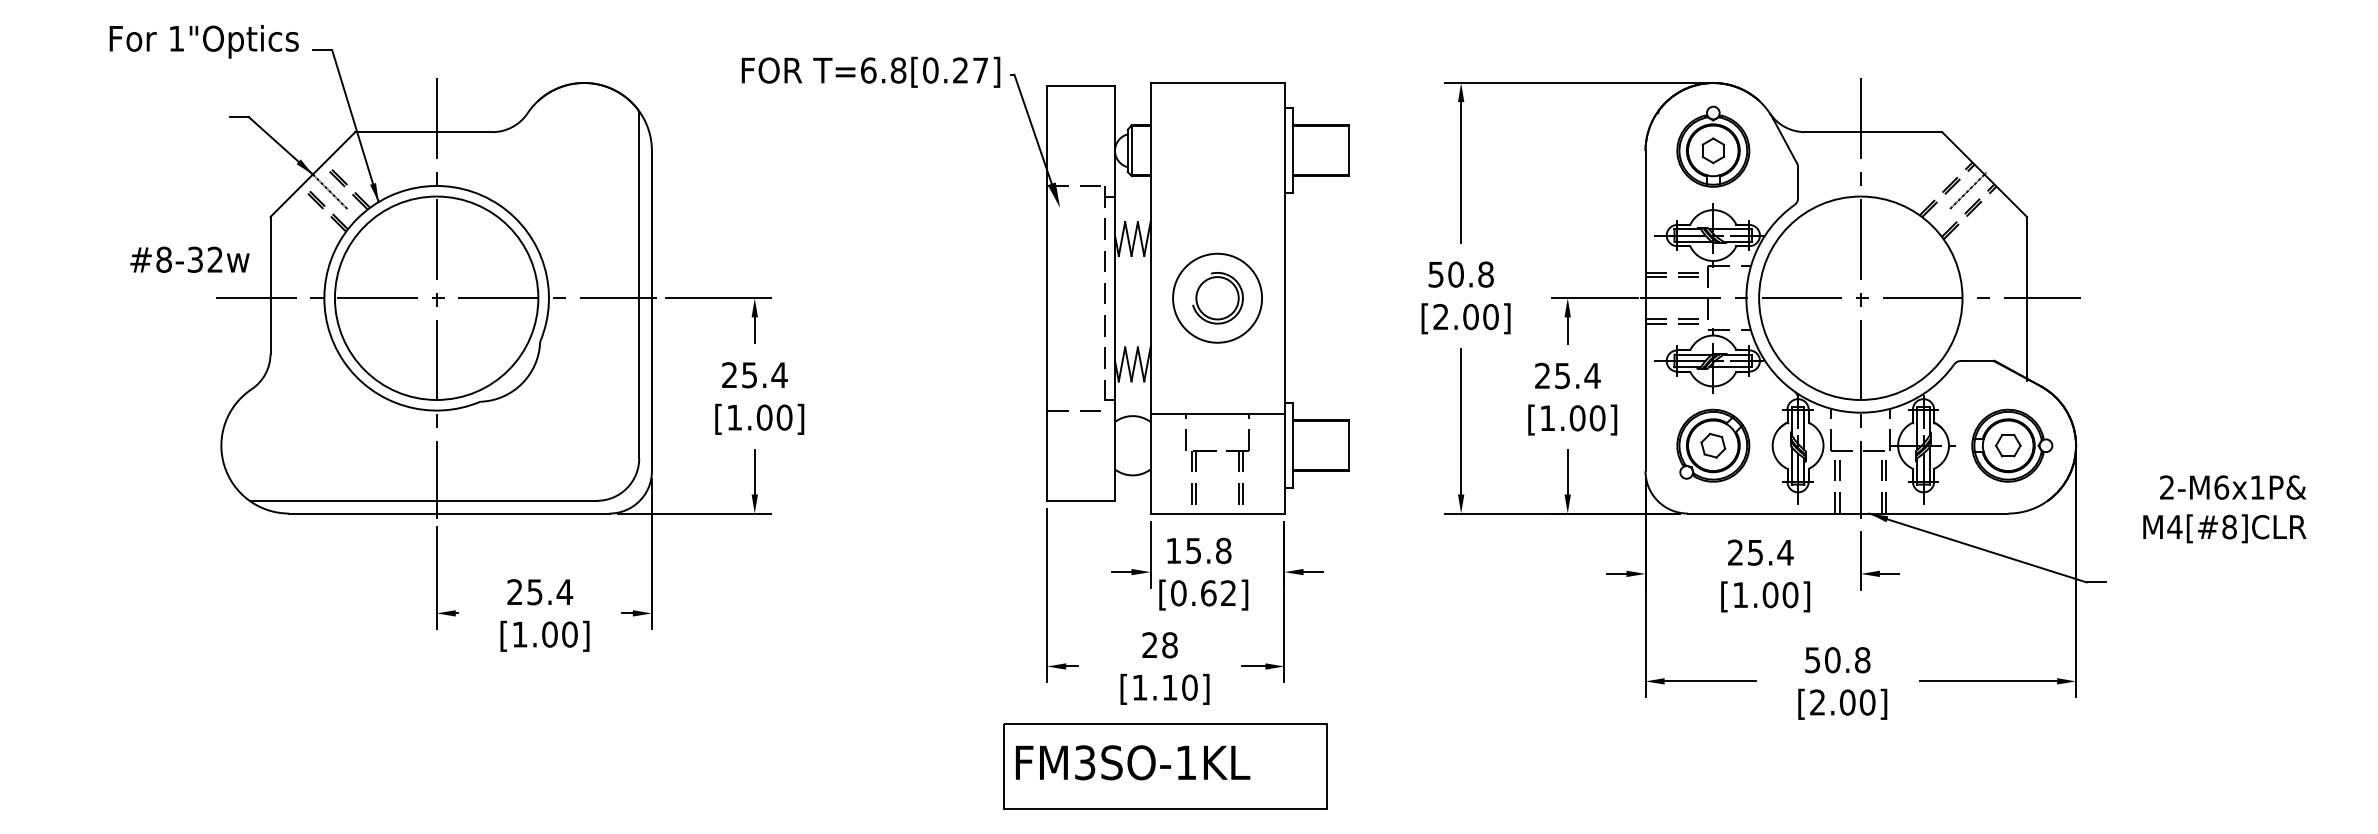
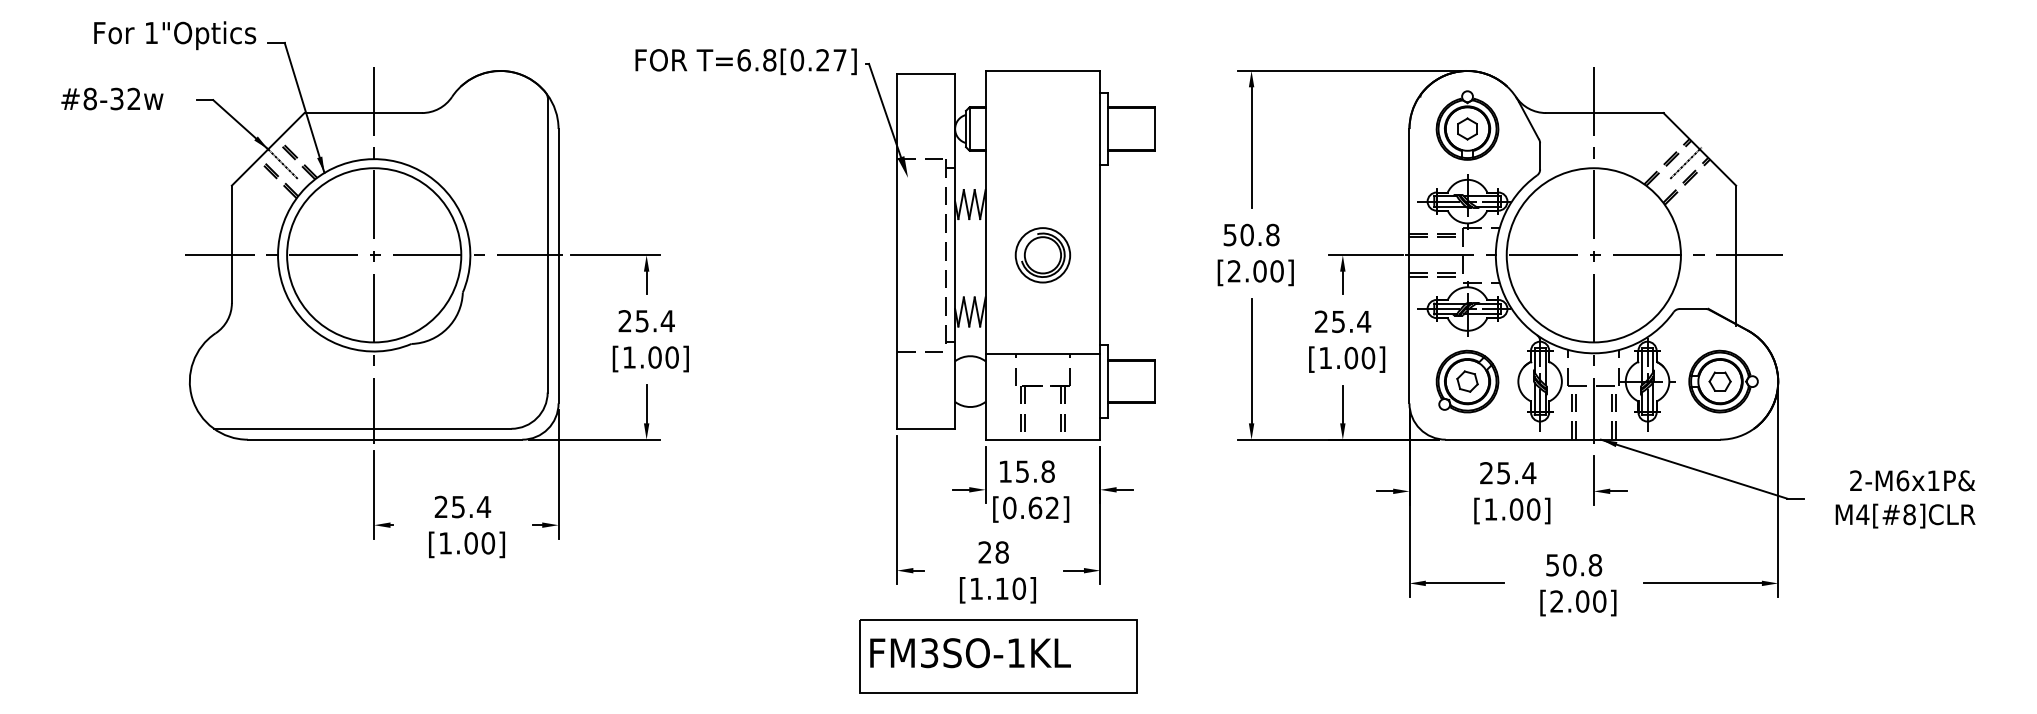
text: (189, 259) -> (112, 98), moved
circle: (1217, 298) -> (1042, 255), size x0.71
text: (2224, 509) -> (1905, 499), moved

